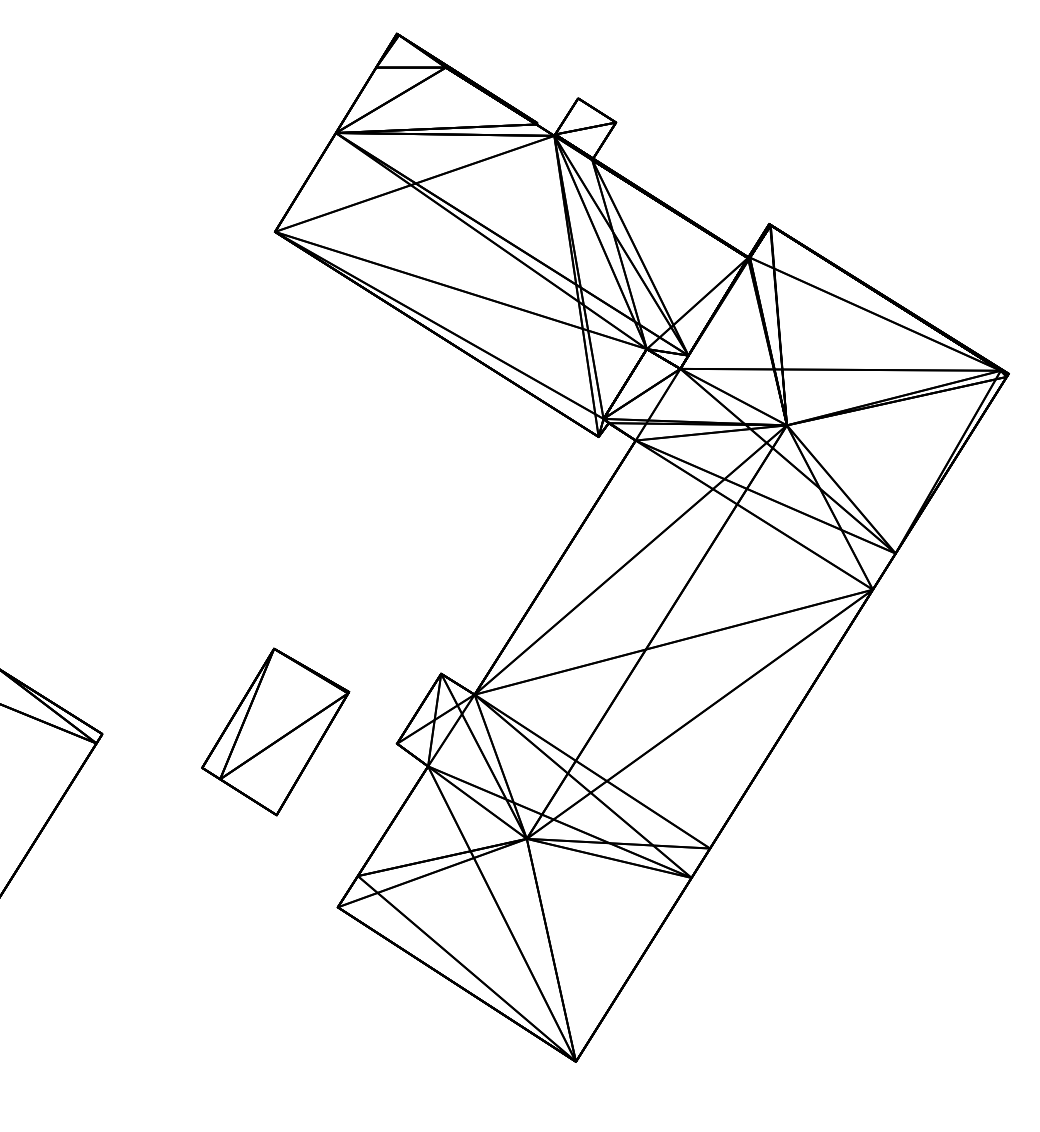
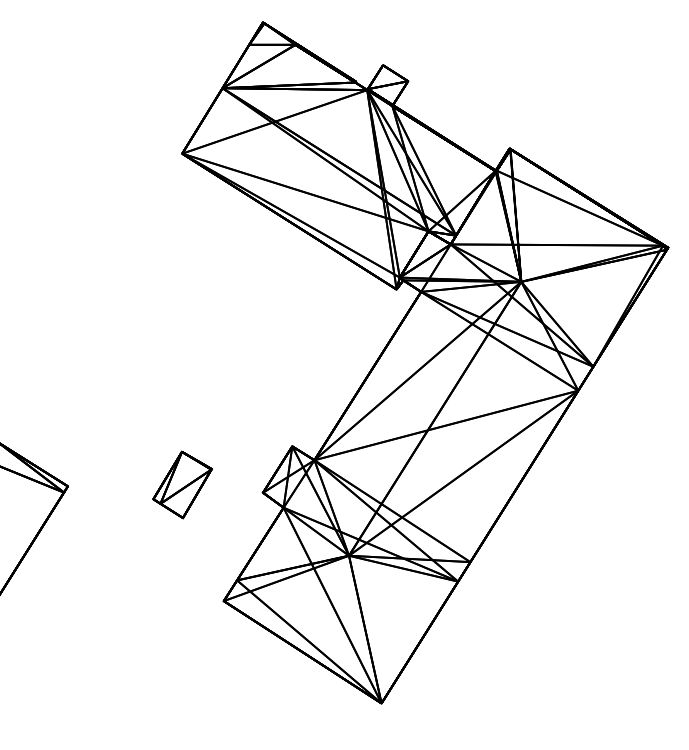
part: (275, 731) -> (182, 484), size x0.6

